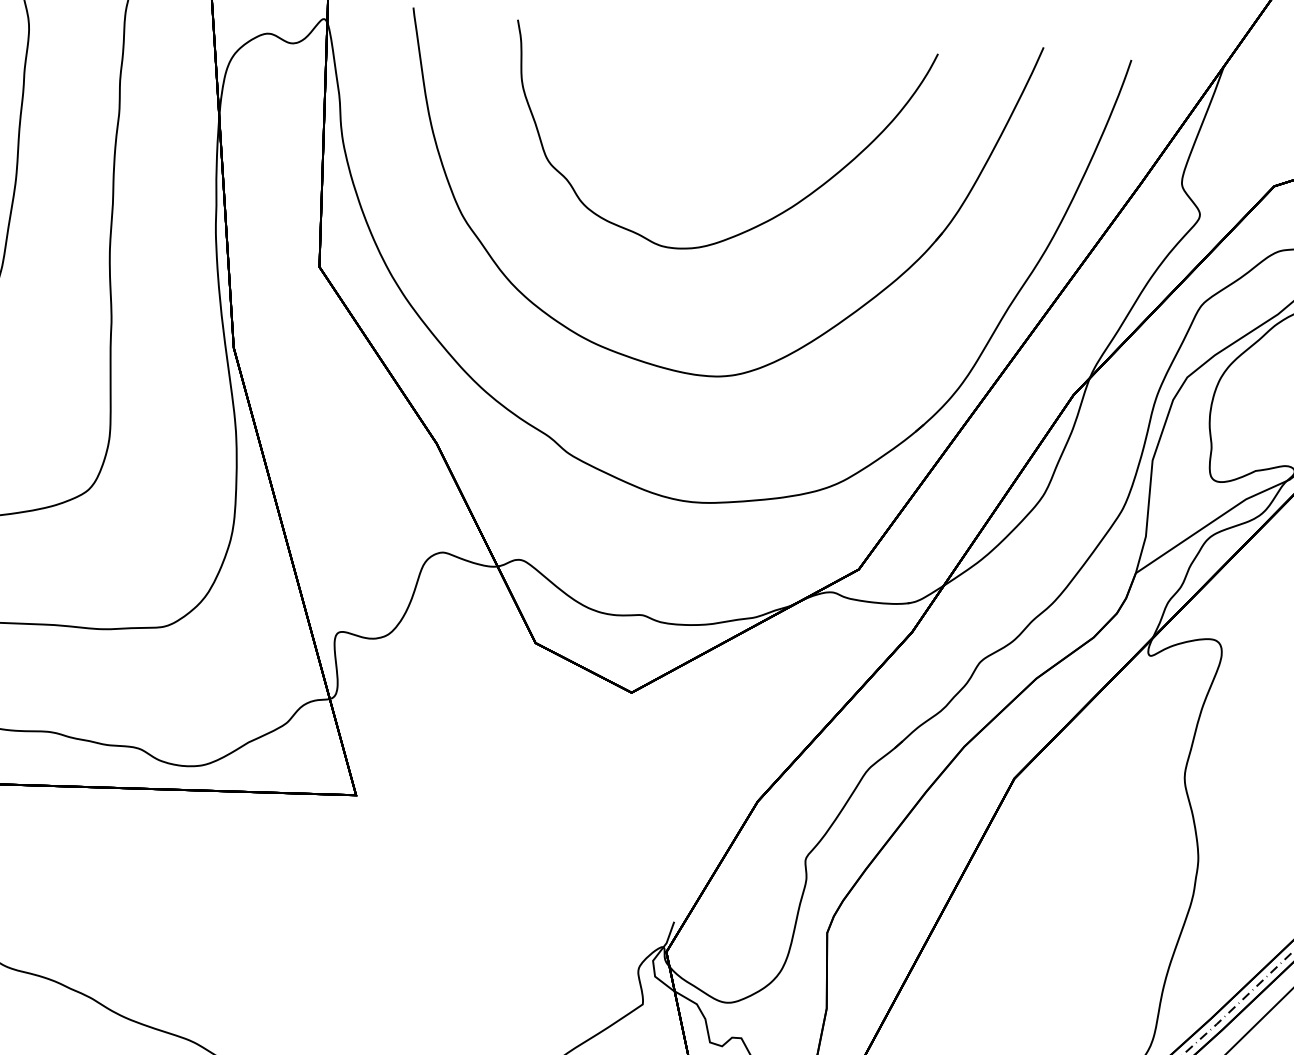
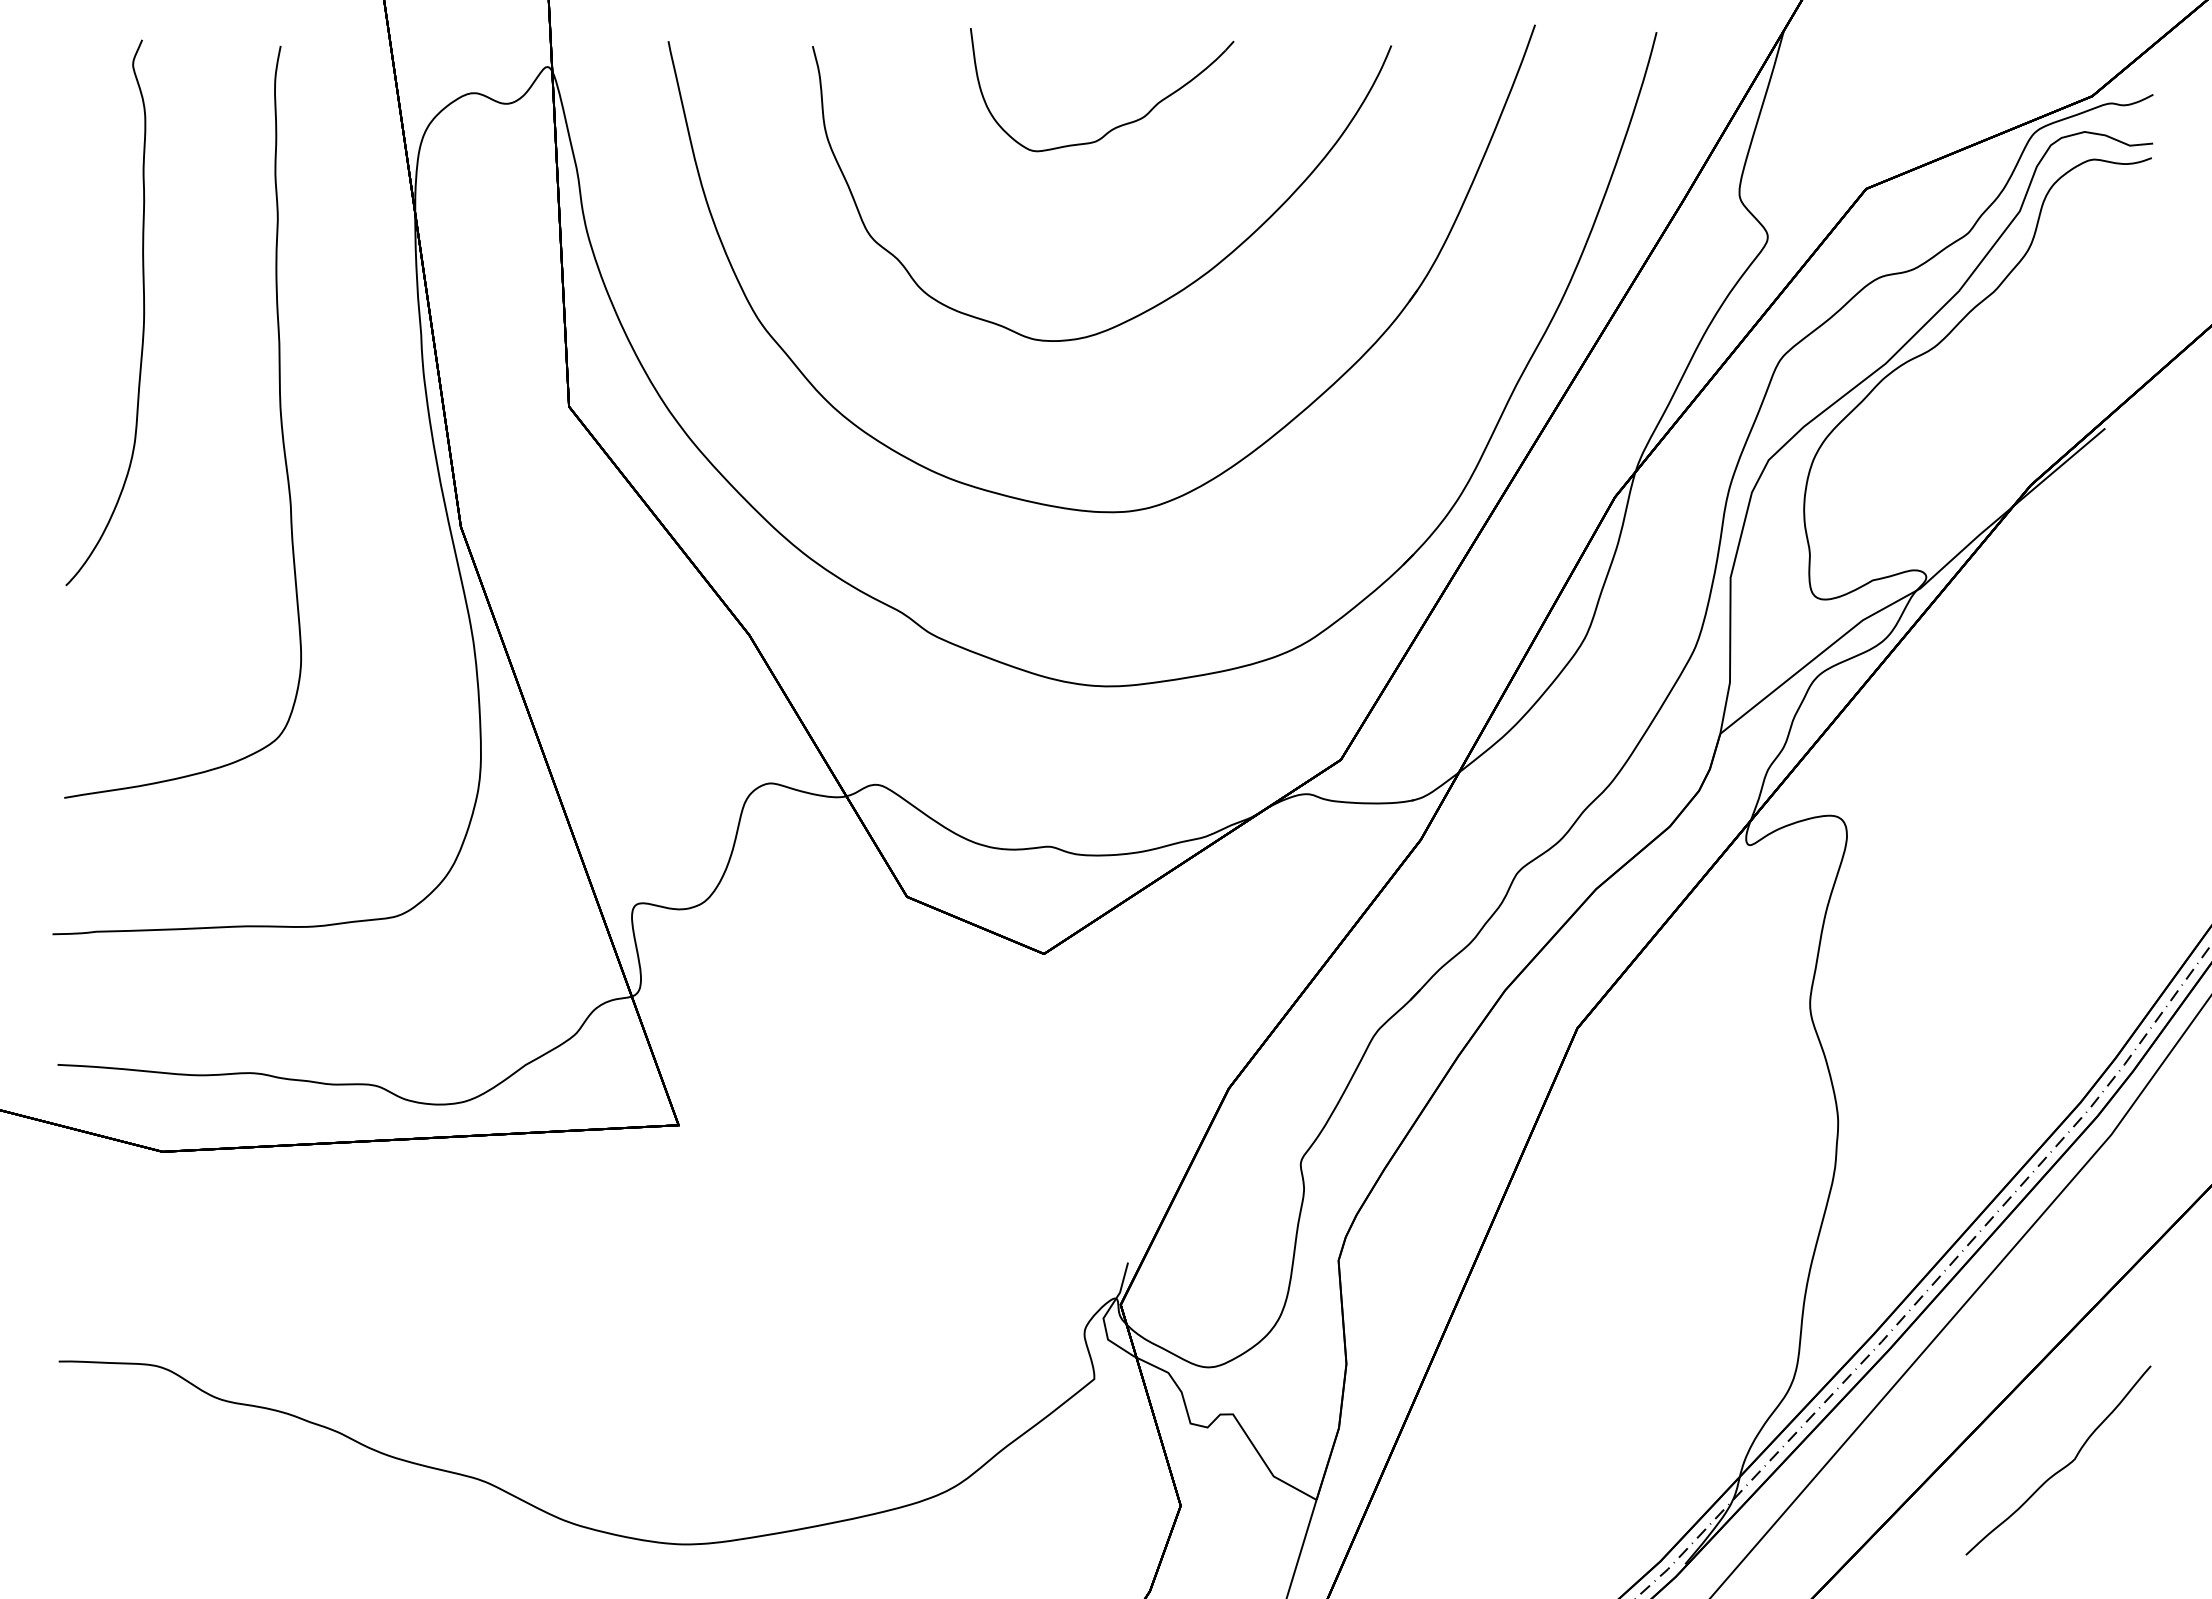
part: (735, 95) -> (1118, 125), added

